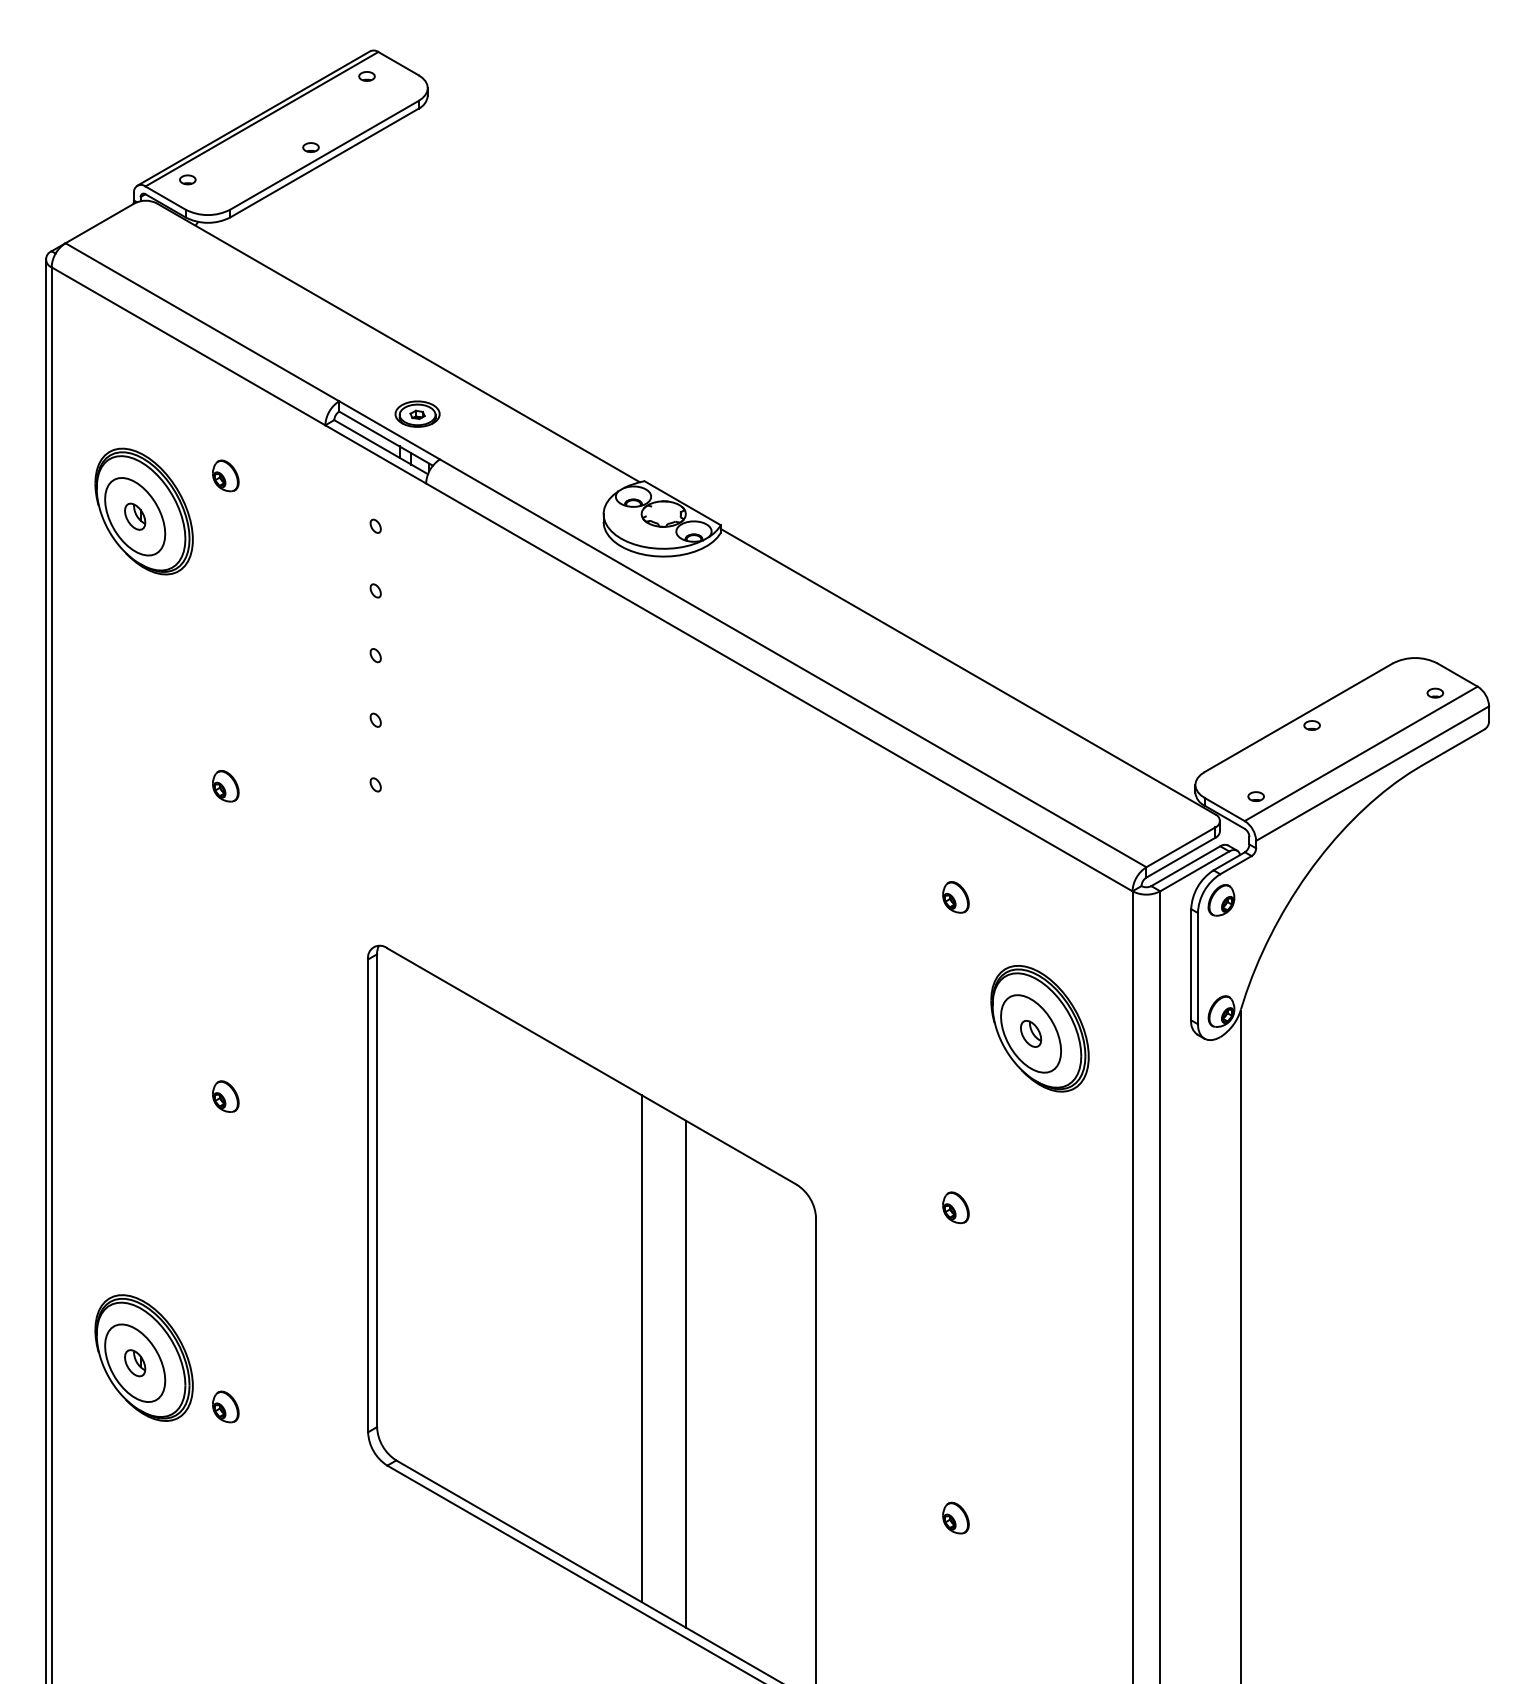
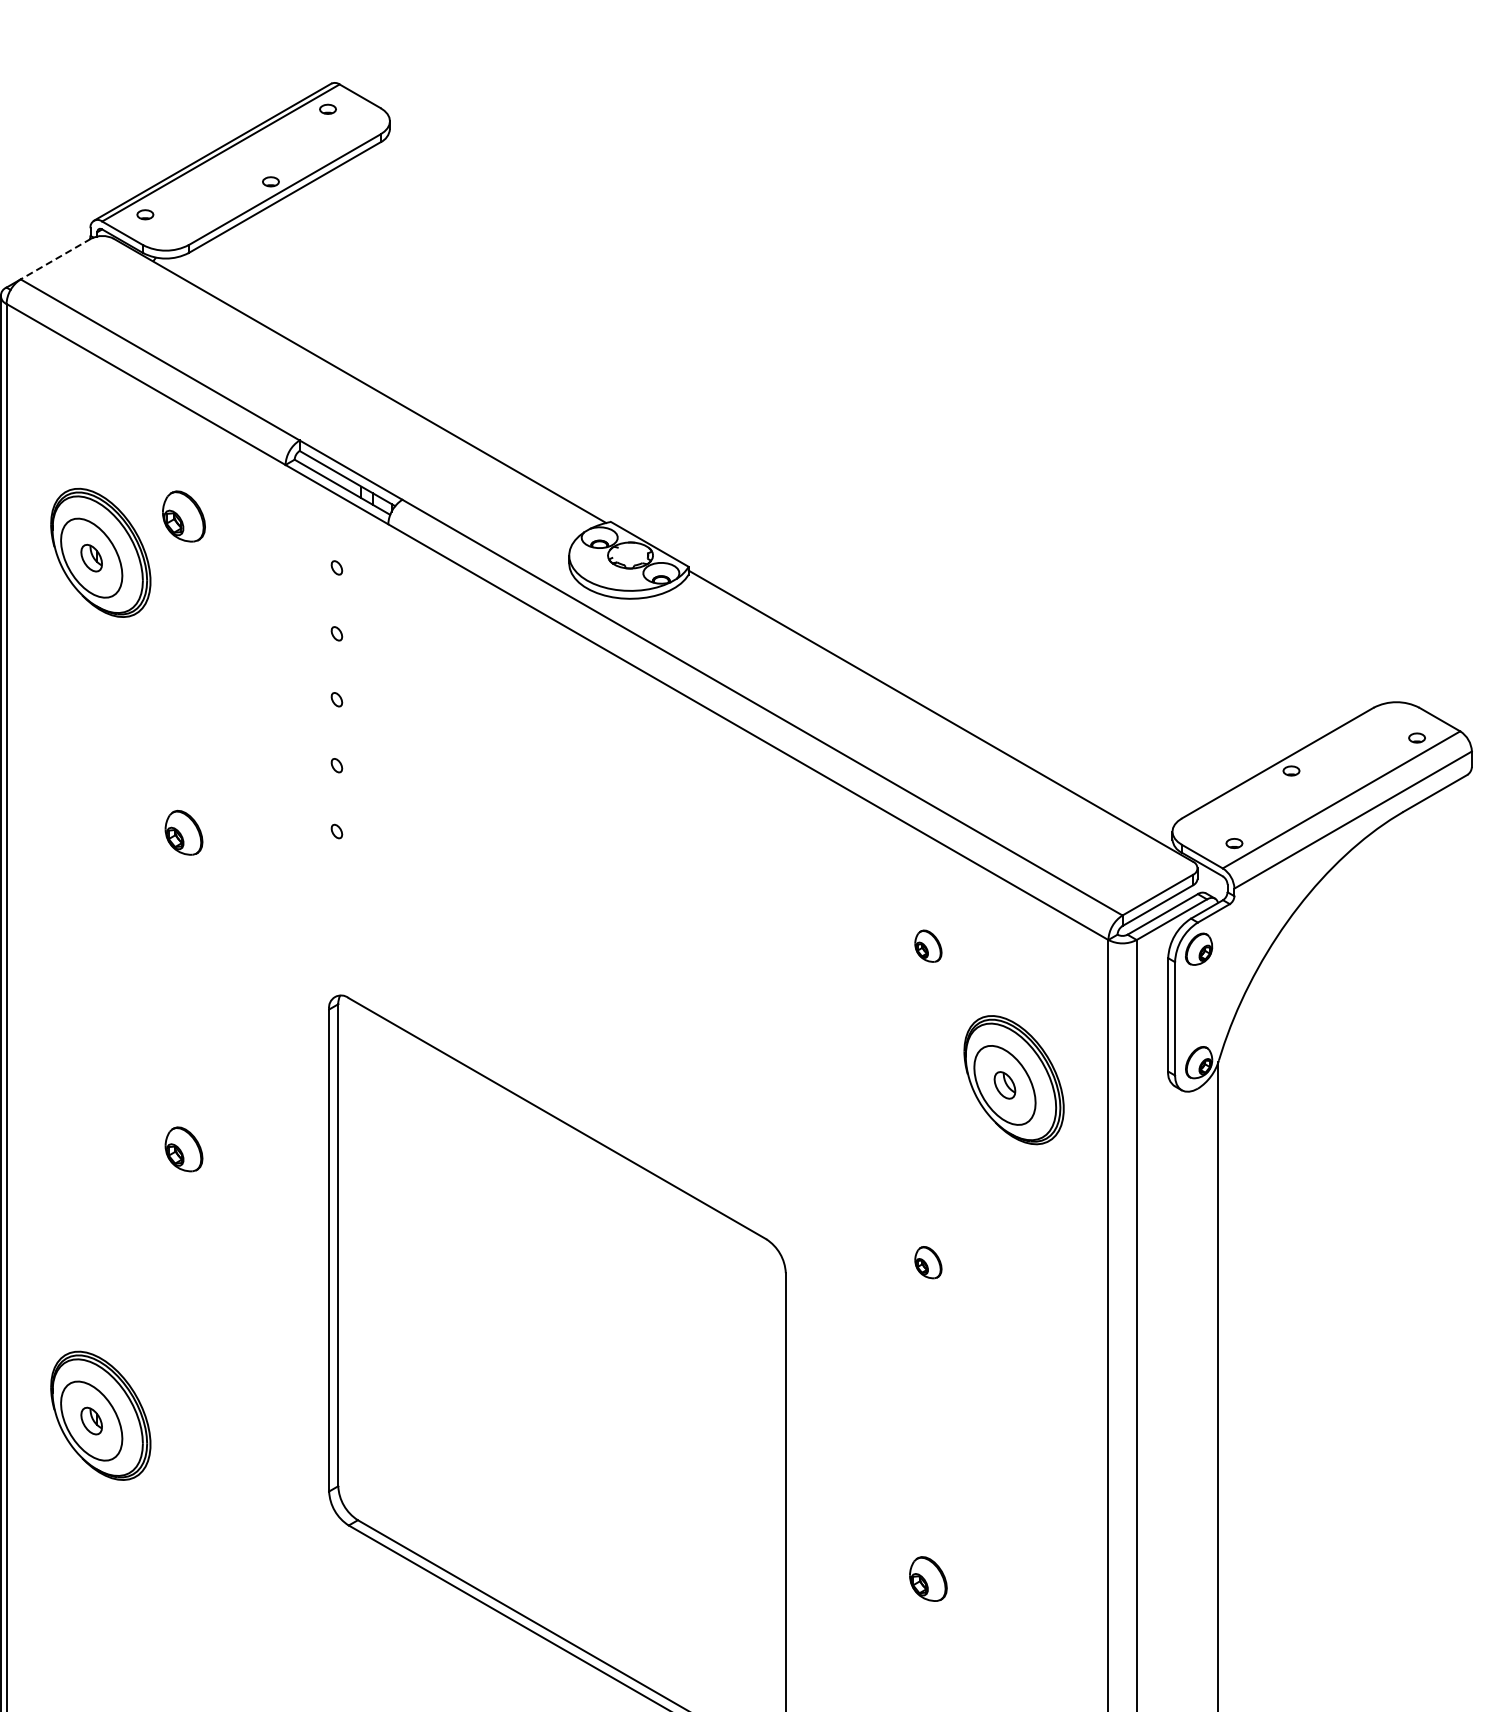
line: (100, 223) -> (56, 259), solid -> dashed
part: (417, 413) -> (379, 452), removed
part: (225, 475) -> (183, 516), size x1.6
part: (225, 786) -> (183, 833), size x1.4
part: (225, 1096) -> (183, 1149), size x1.4
line: (641, 1348) -> (607, 1406), removed
line: (685, 1373) -> (652, 1431), removed
part: (225, 1406) -> (183, 1465), removed
part: (955, 1517) -> (927, 1578), size x1.4

